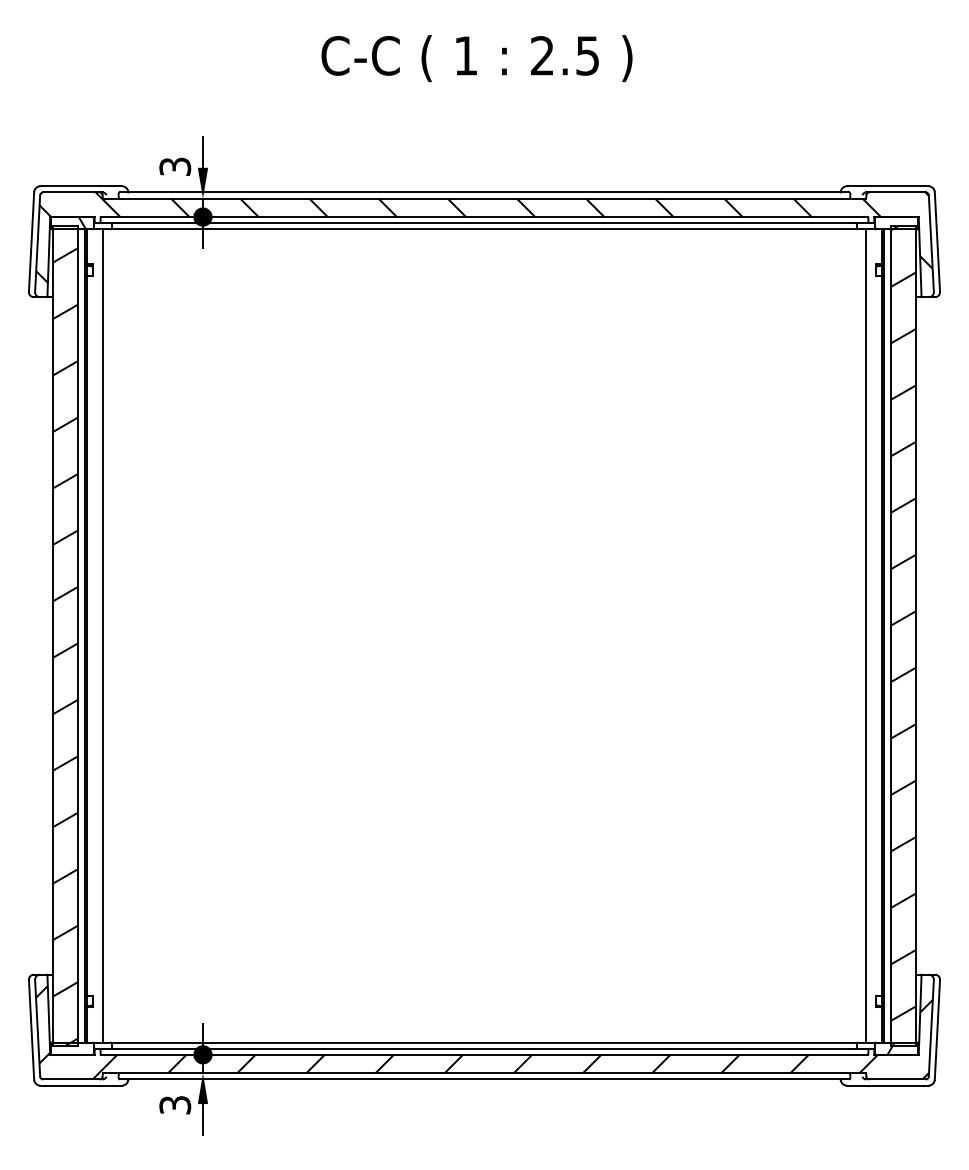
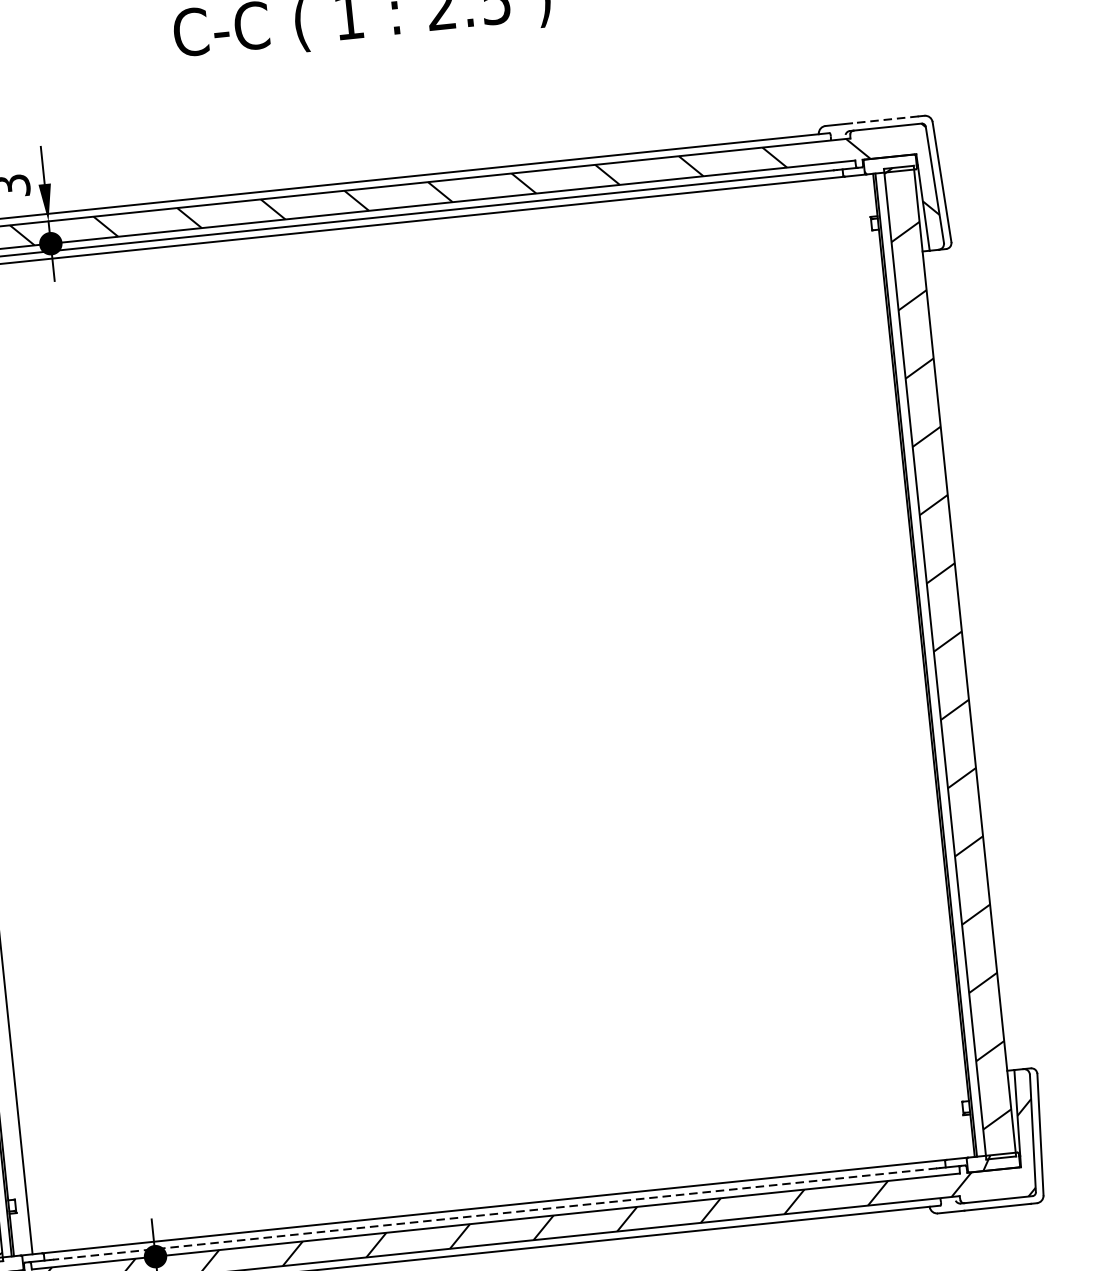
line: (896, 186) -> (885, 120), solid -> dashed
line: (866, 635) -> (905, 666), removed
line: (484, 1048) -> (495, 1213), solid -> dashed

